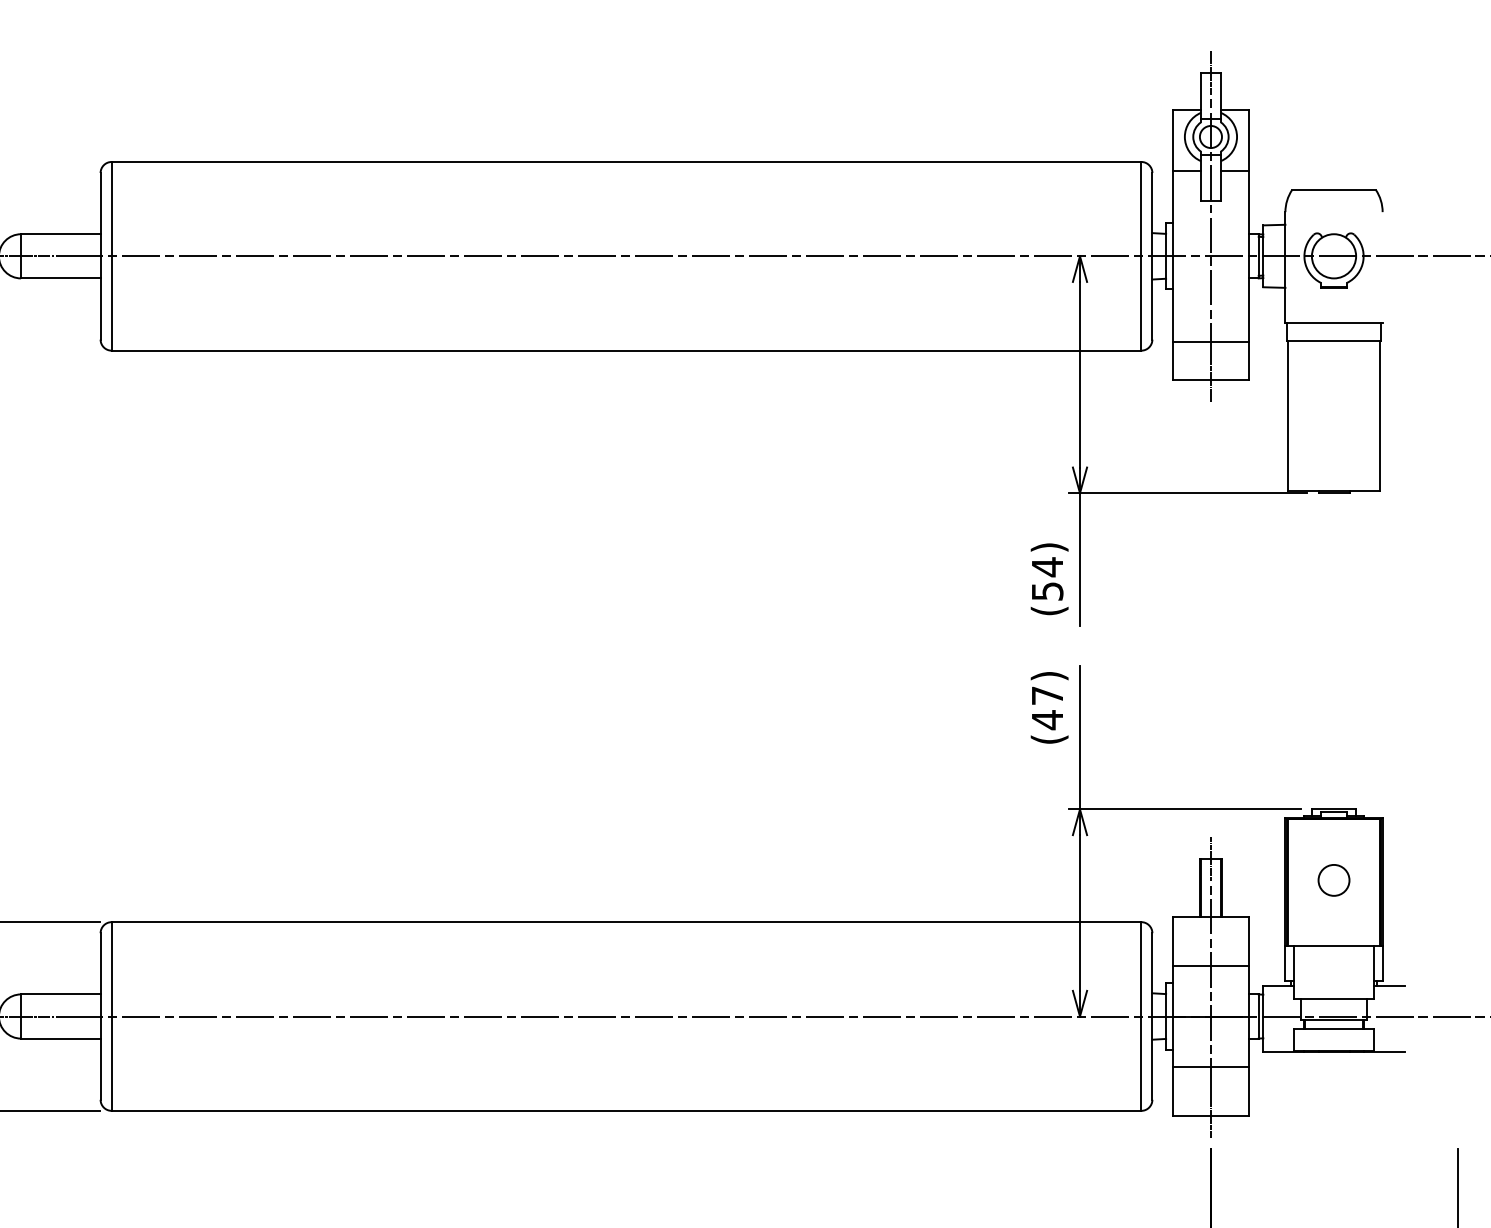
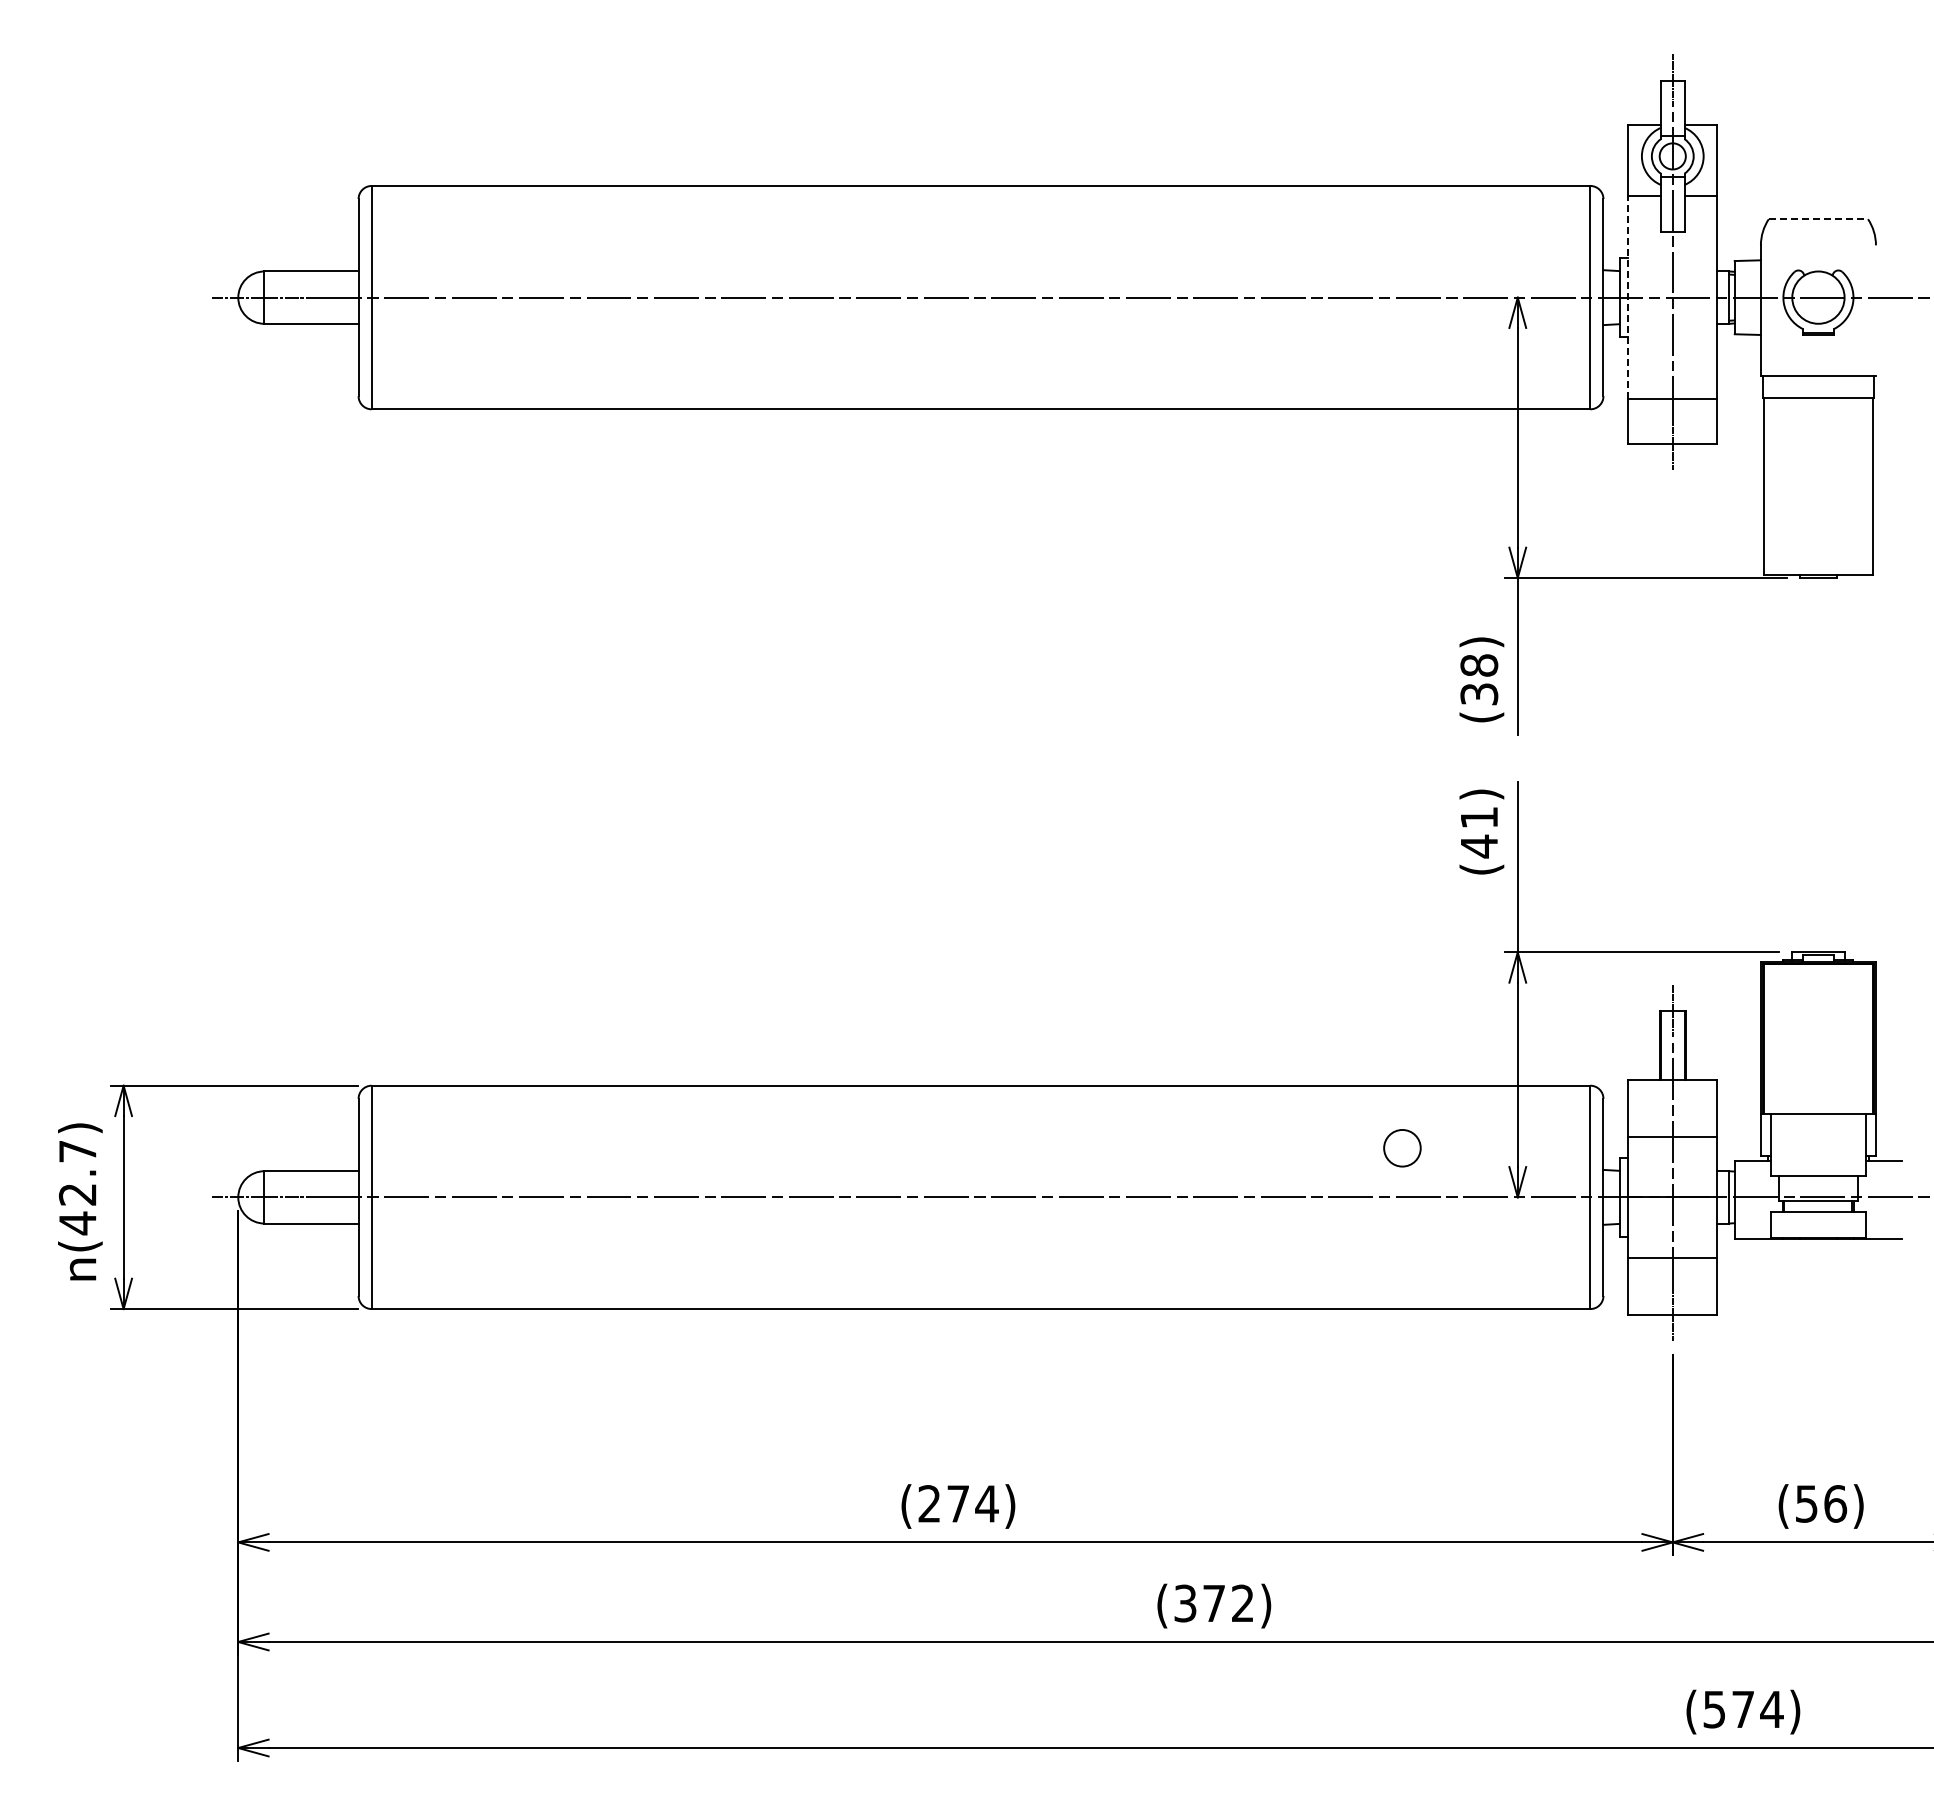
line: (1334, 190) -> (1818, 219), solid -> dashed
line: (1173, 256) -> (1628, 297), solid -> dashed
text: (1047, 578) -> (1479, 678), (54) -> (38)
text: (1047, 695) -> (1479, 817), (47) -> (41)
circle: (1334, 880) -> (1402, 1148), moved

